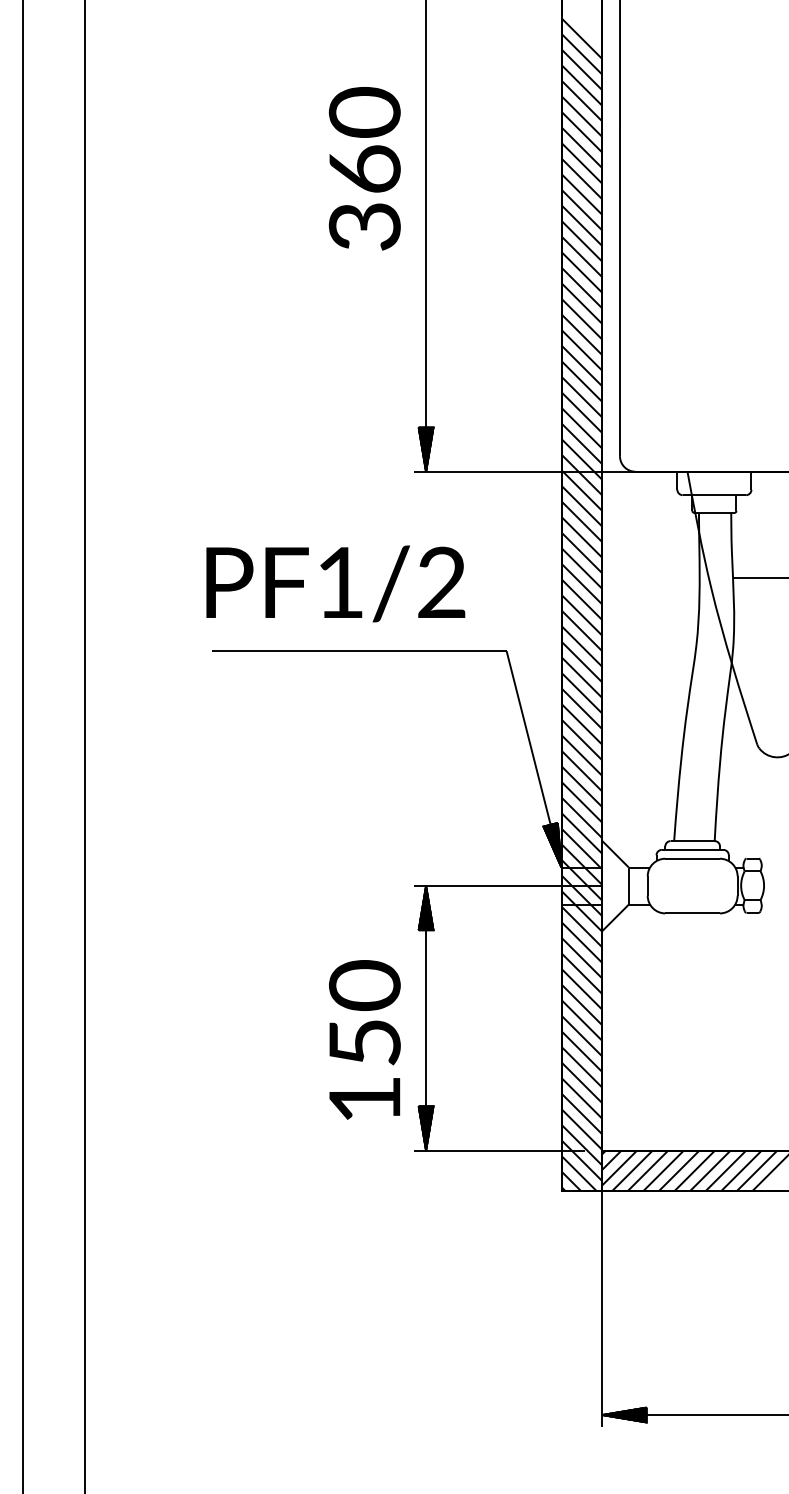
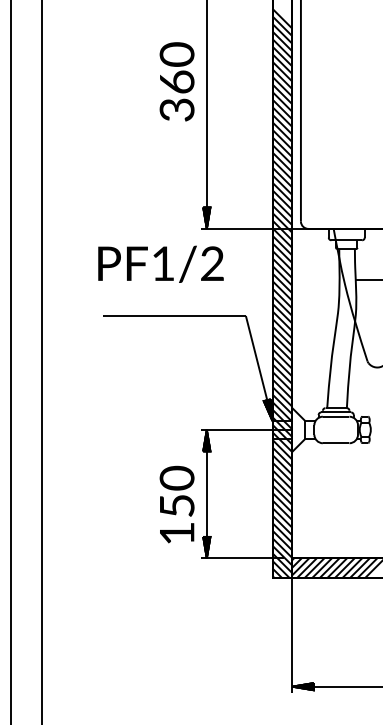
text: (334, 582) -> (160, 263), moved

